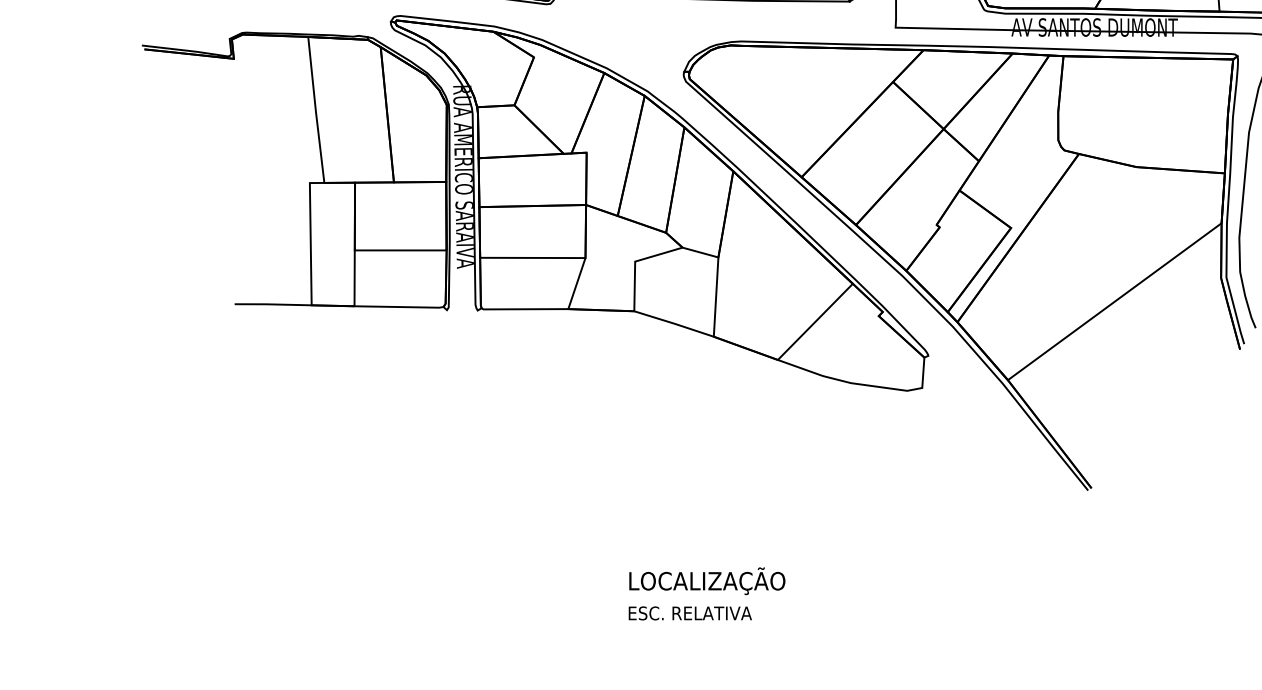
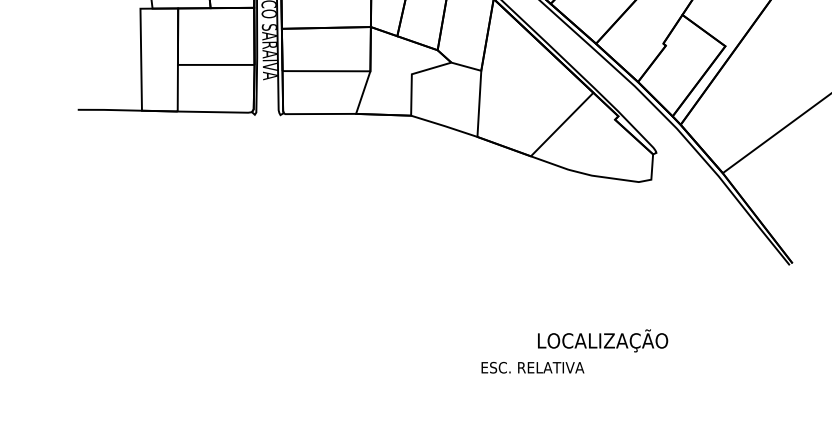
text: (707, 581) -> (603, 341), moved
text: (689, 613) -> (532, 367), moved

